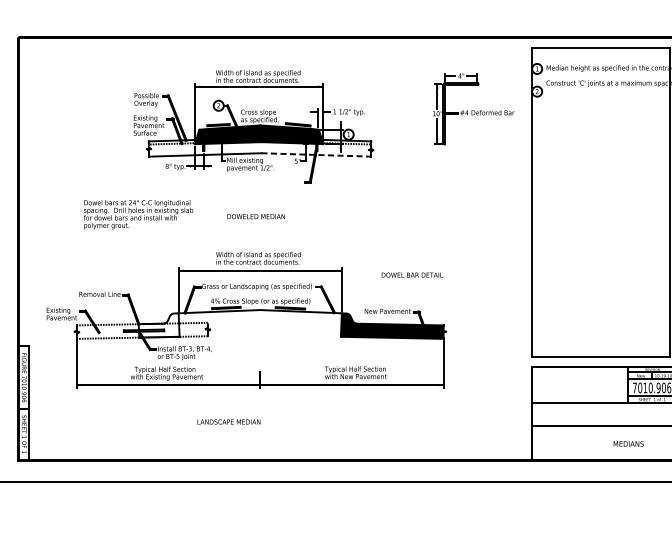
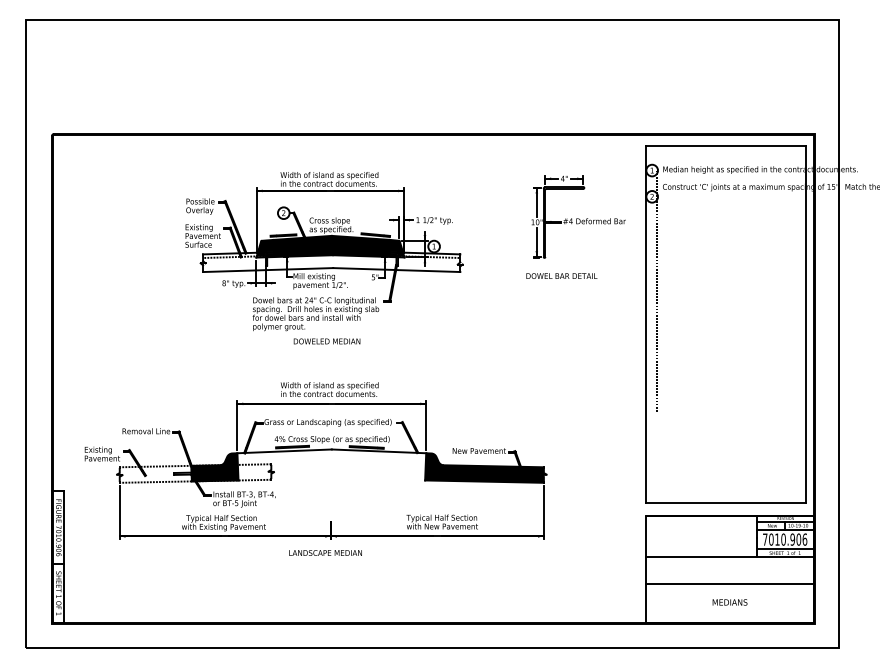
line: (316, 155) -> (396, 270), dashed -> solid
line: (541, 172) -> (657, 290), added
text: (138, 214) -> (315, 314), moved
text: (412, 274) -> (561, 275), moved
fill: (158, 325) -> (214, 467), added
text: (228, 421) -> (325, 552), moved
text: (628, 444) -> (729, 602), moved

